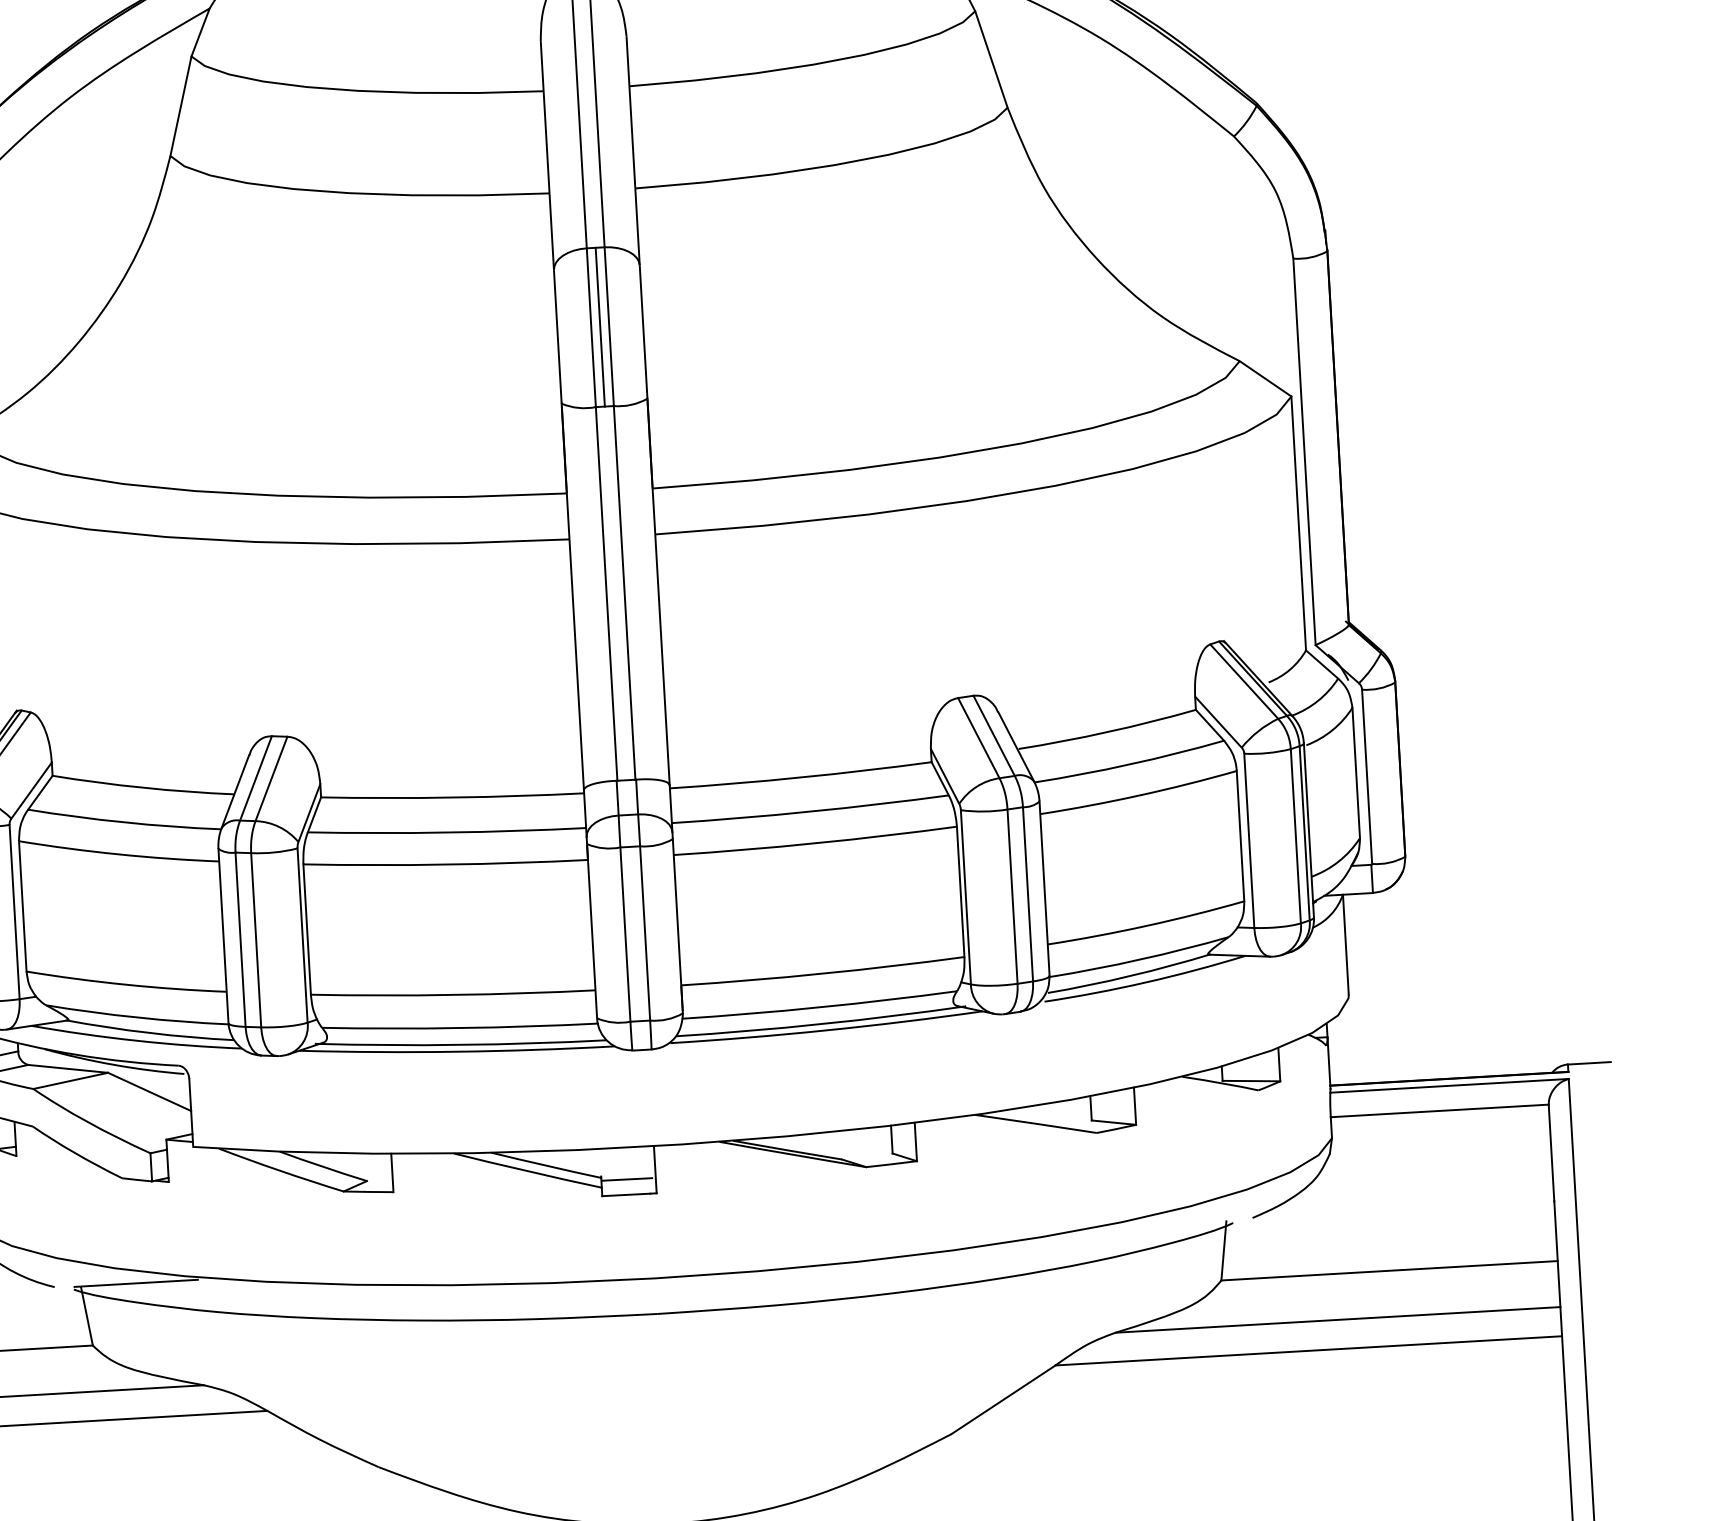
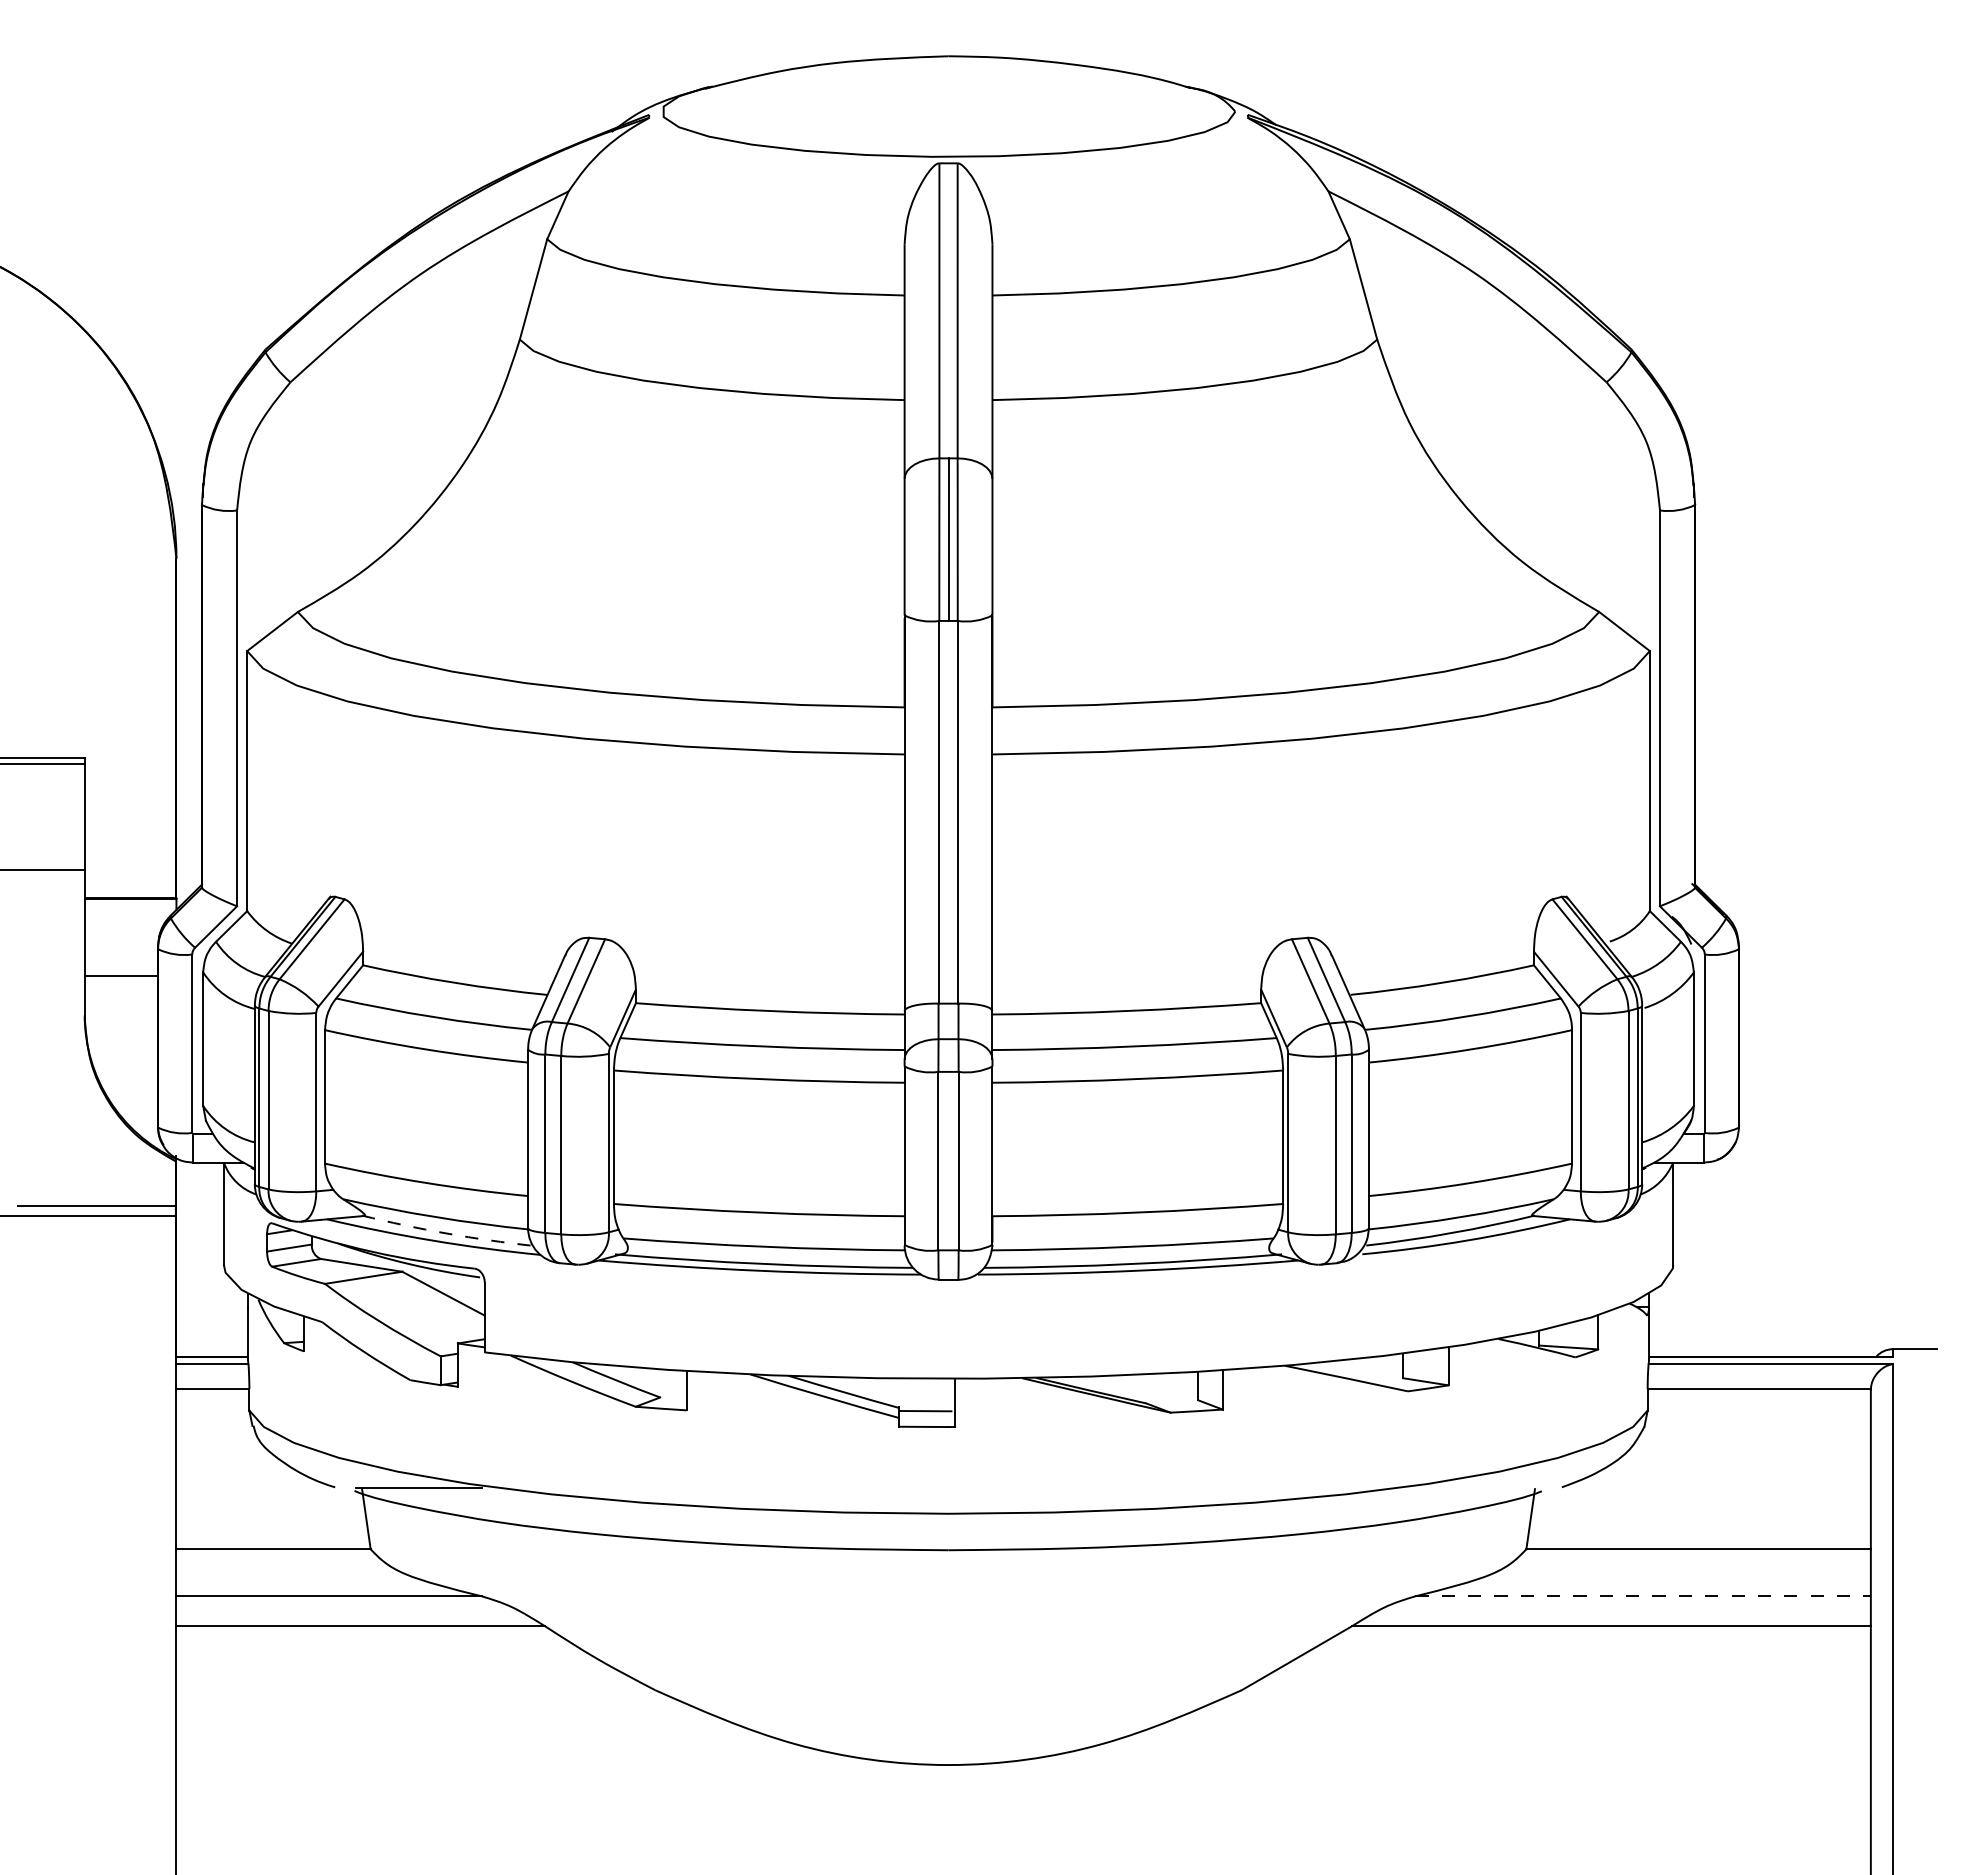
arc: (149, 1032) -> (446, 1233), solid -> dashed
line: (1338, 1320) -> (1643, 1596), solid -> dashed

